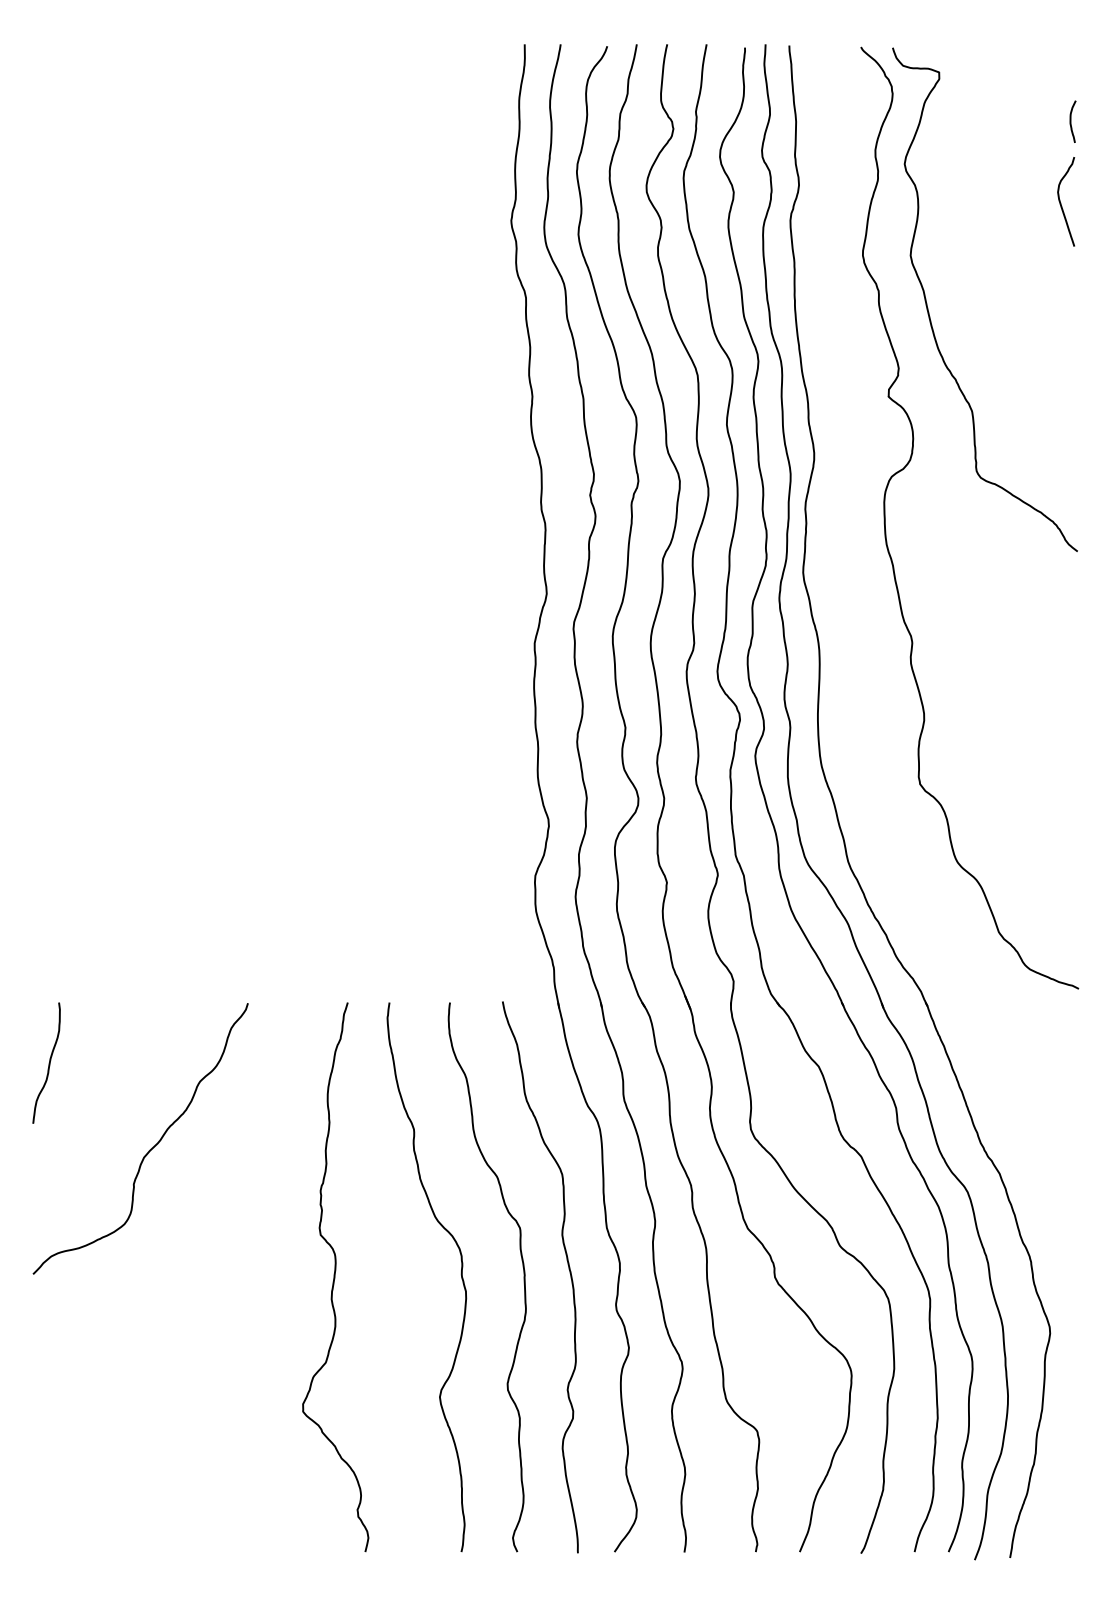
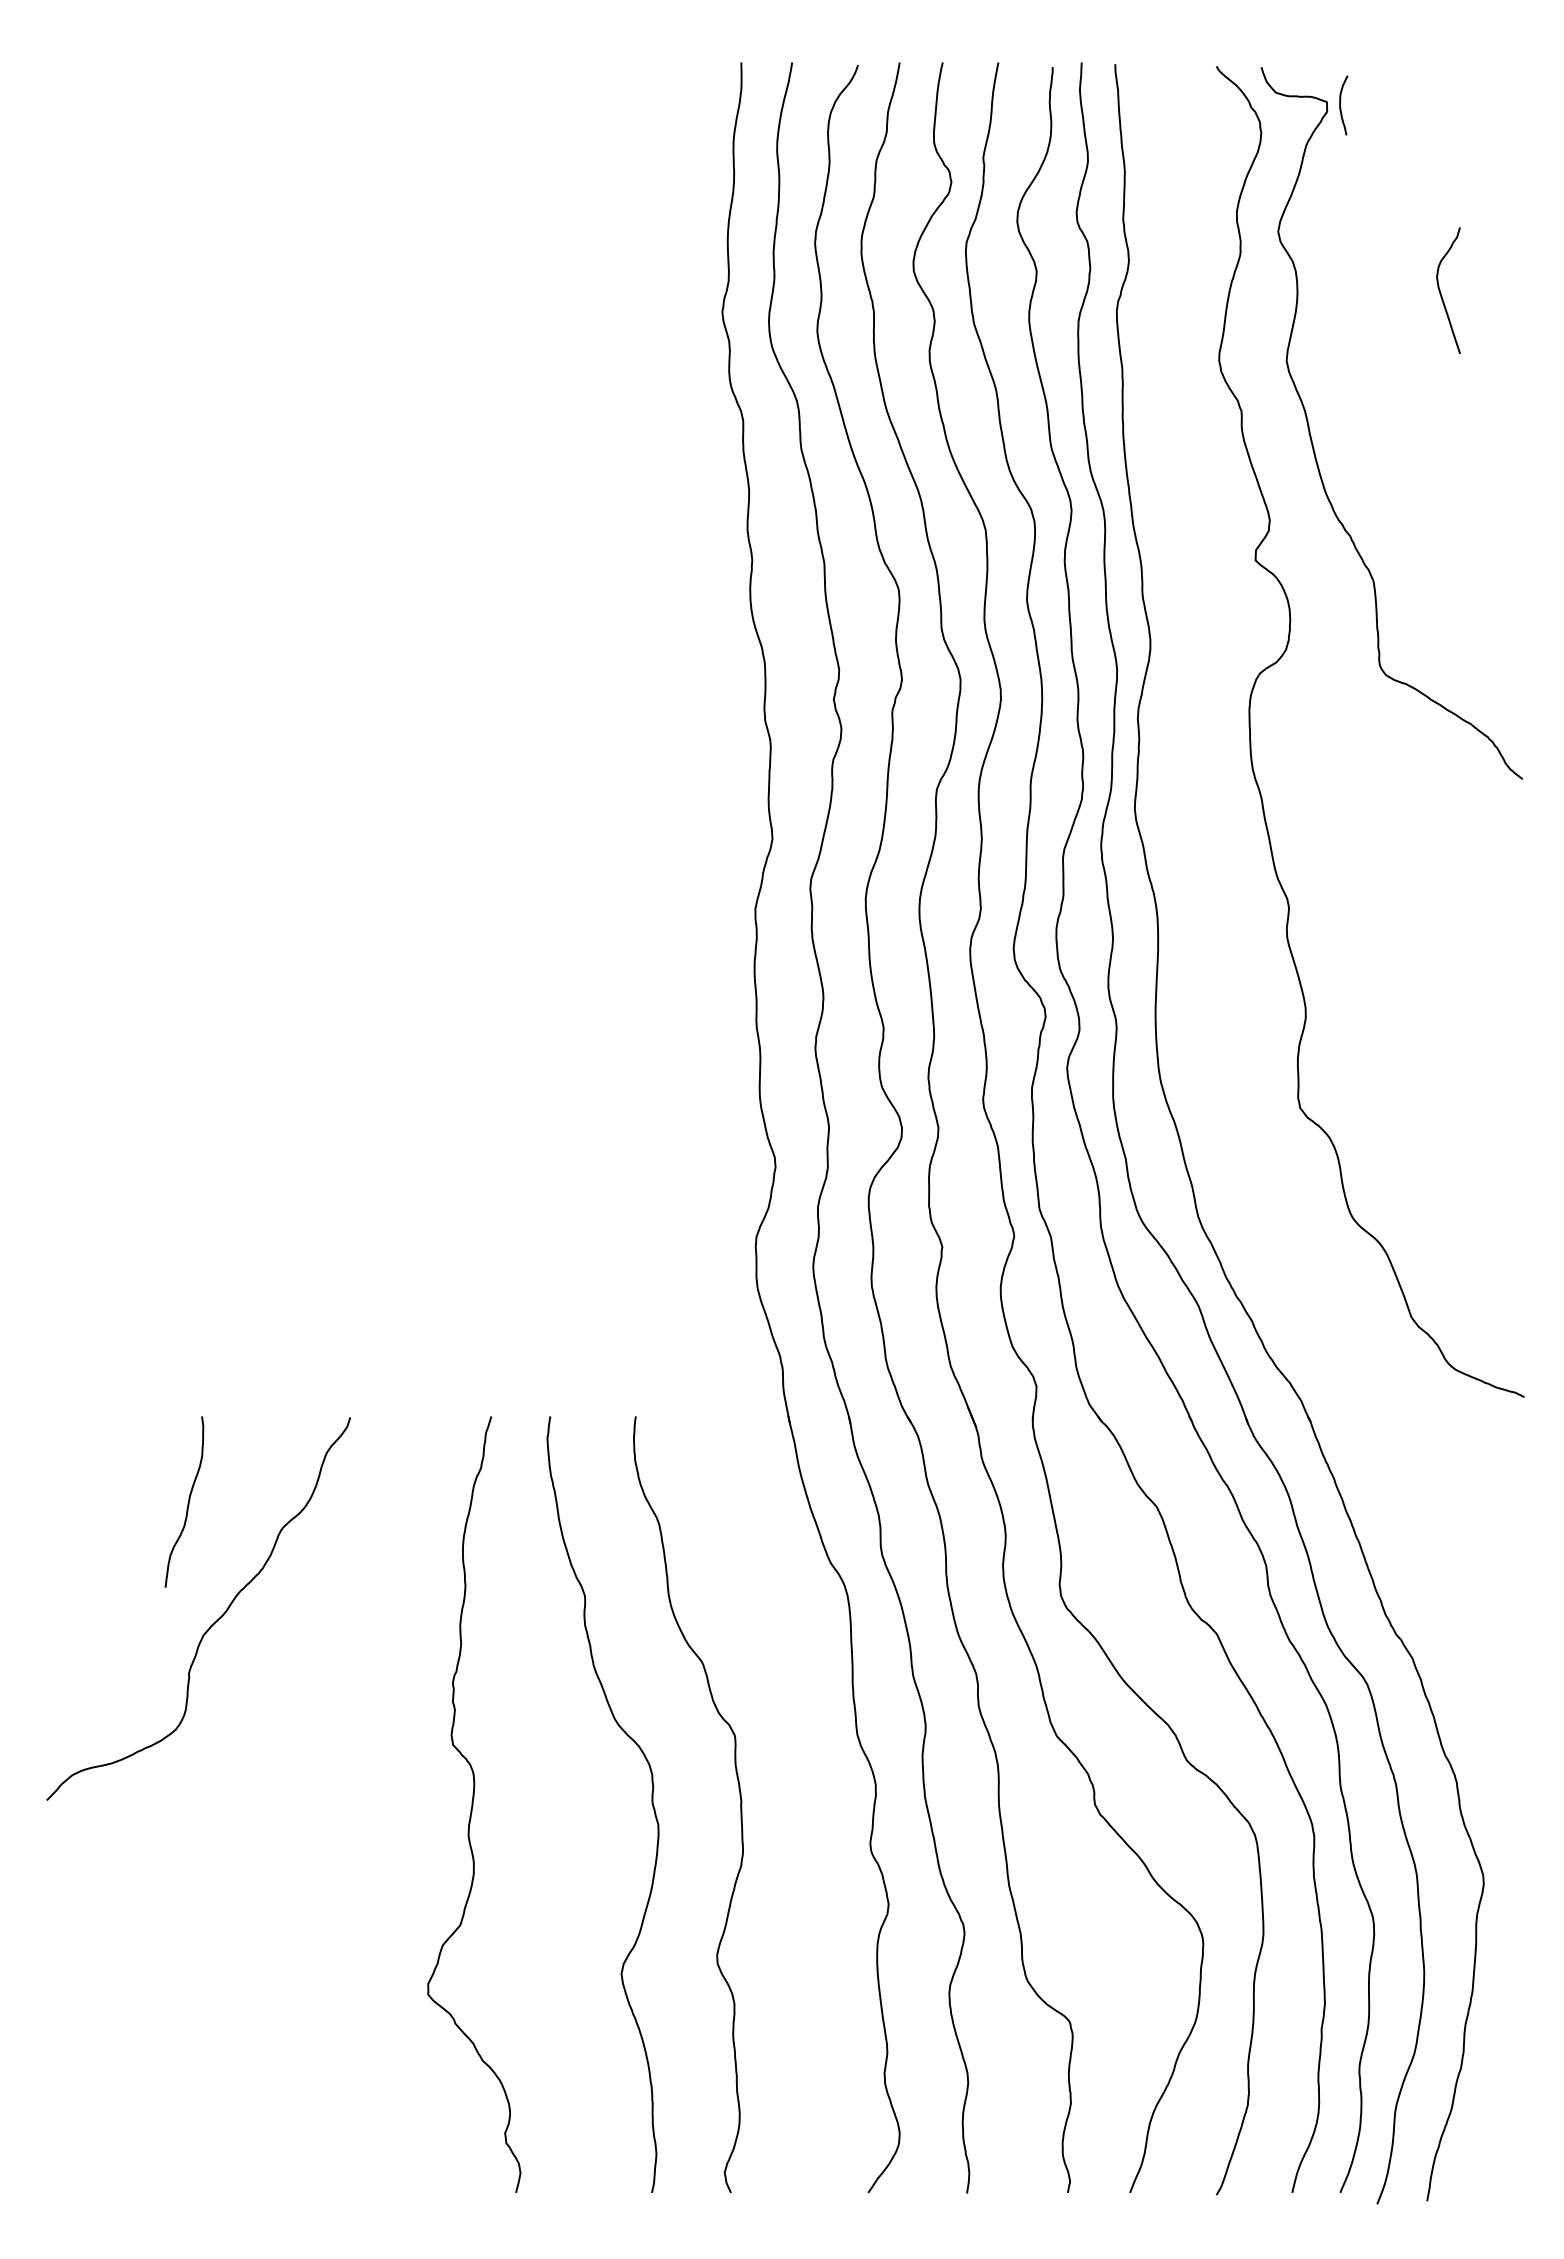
curve: (1071, 121) -> (1341, 105), moved
curve: (1061, 203) -> (1441, 293), moved
curve: (48, 1063) -> (187, 1502), moved
curve: (568, 1269) -> (803, 1793), removed

